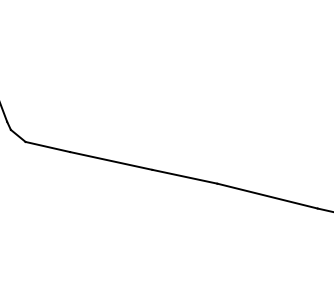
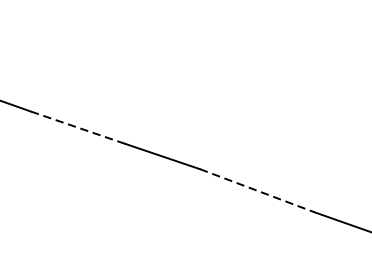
line: (111, 161) -> (78, 128), solid -> dashed
line: (267, 196) -> (257, 191), solid -> dashed

